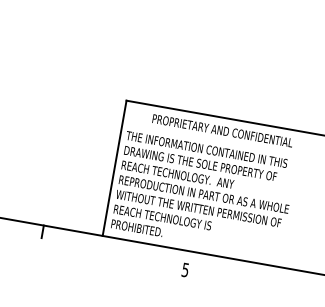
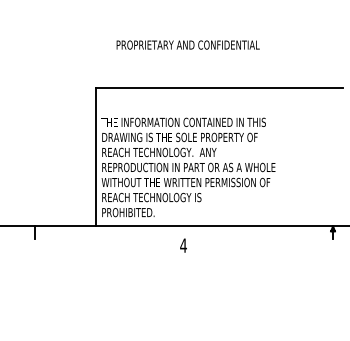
text: (222, 130) -> (187, 44), moved
text: (185, 269) -> (183, 245), 5 -> 4

